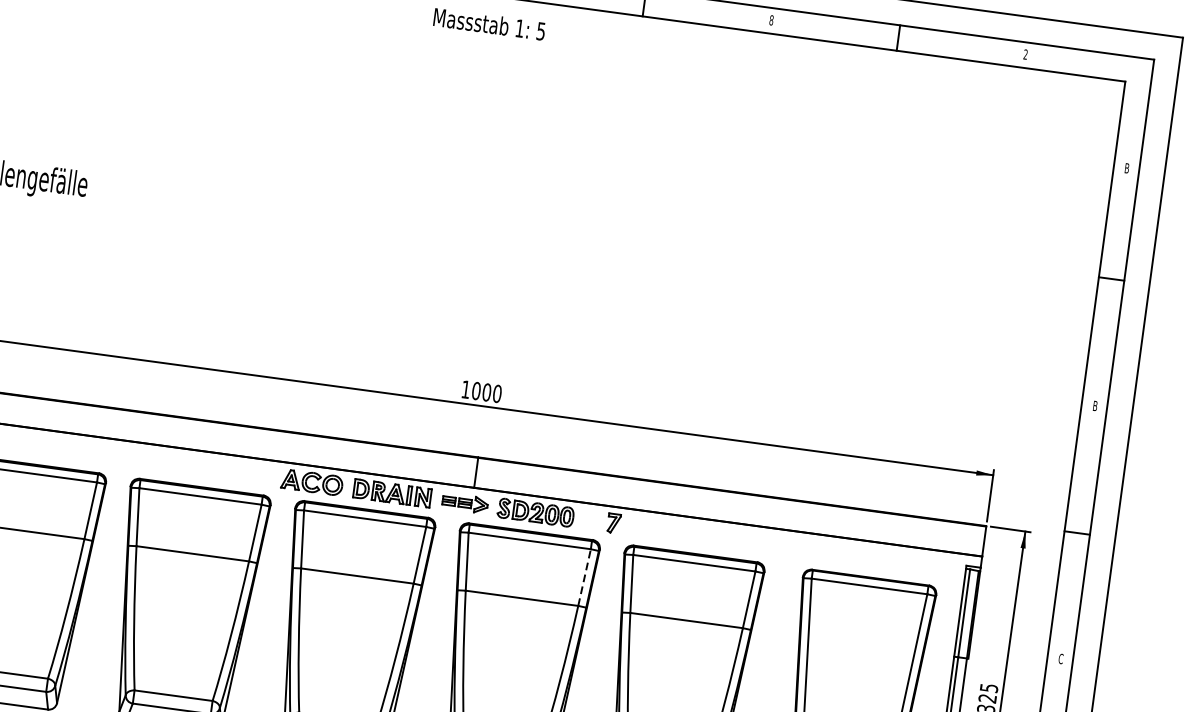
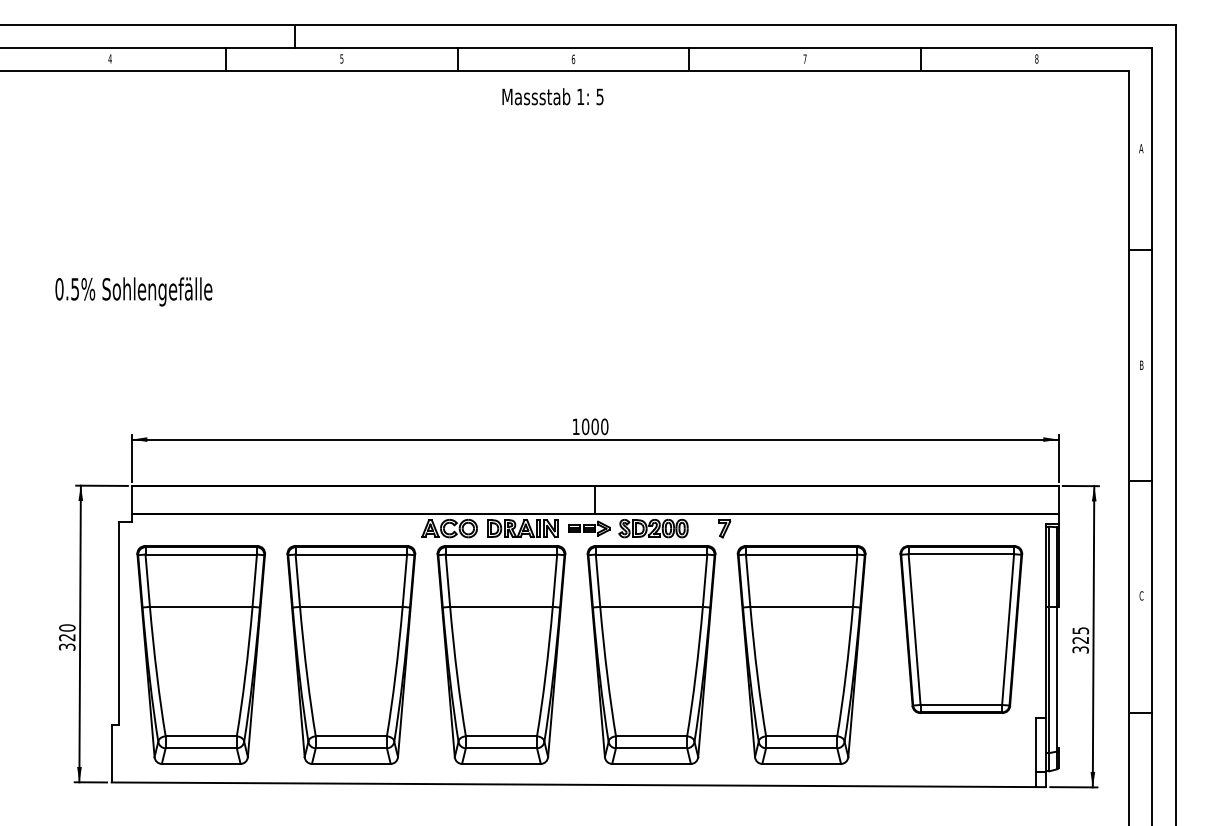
text: (771, 19) -> (804, 58), 8 -> 7
text: (1025, 54) -> (1036, 58), 2 -> 8
text: (1127, 168) -> (1141, 148), B -> A
line: (585, 577) -> (705, 580), dashed -> solid

